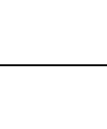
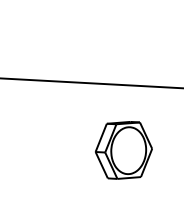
part: (68, 100) -> (124, 150), added

